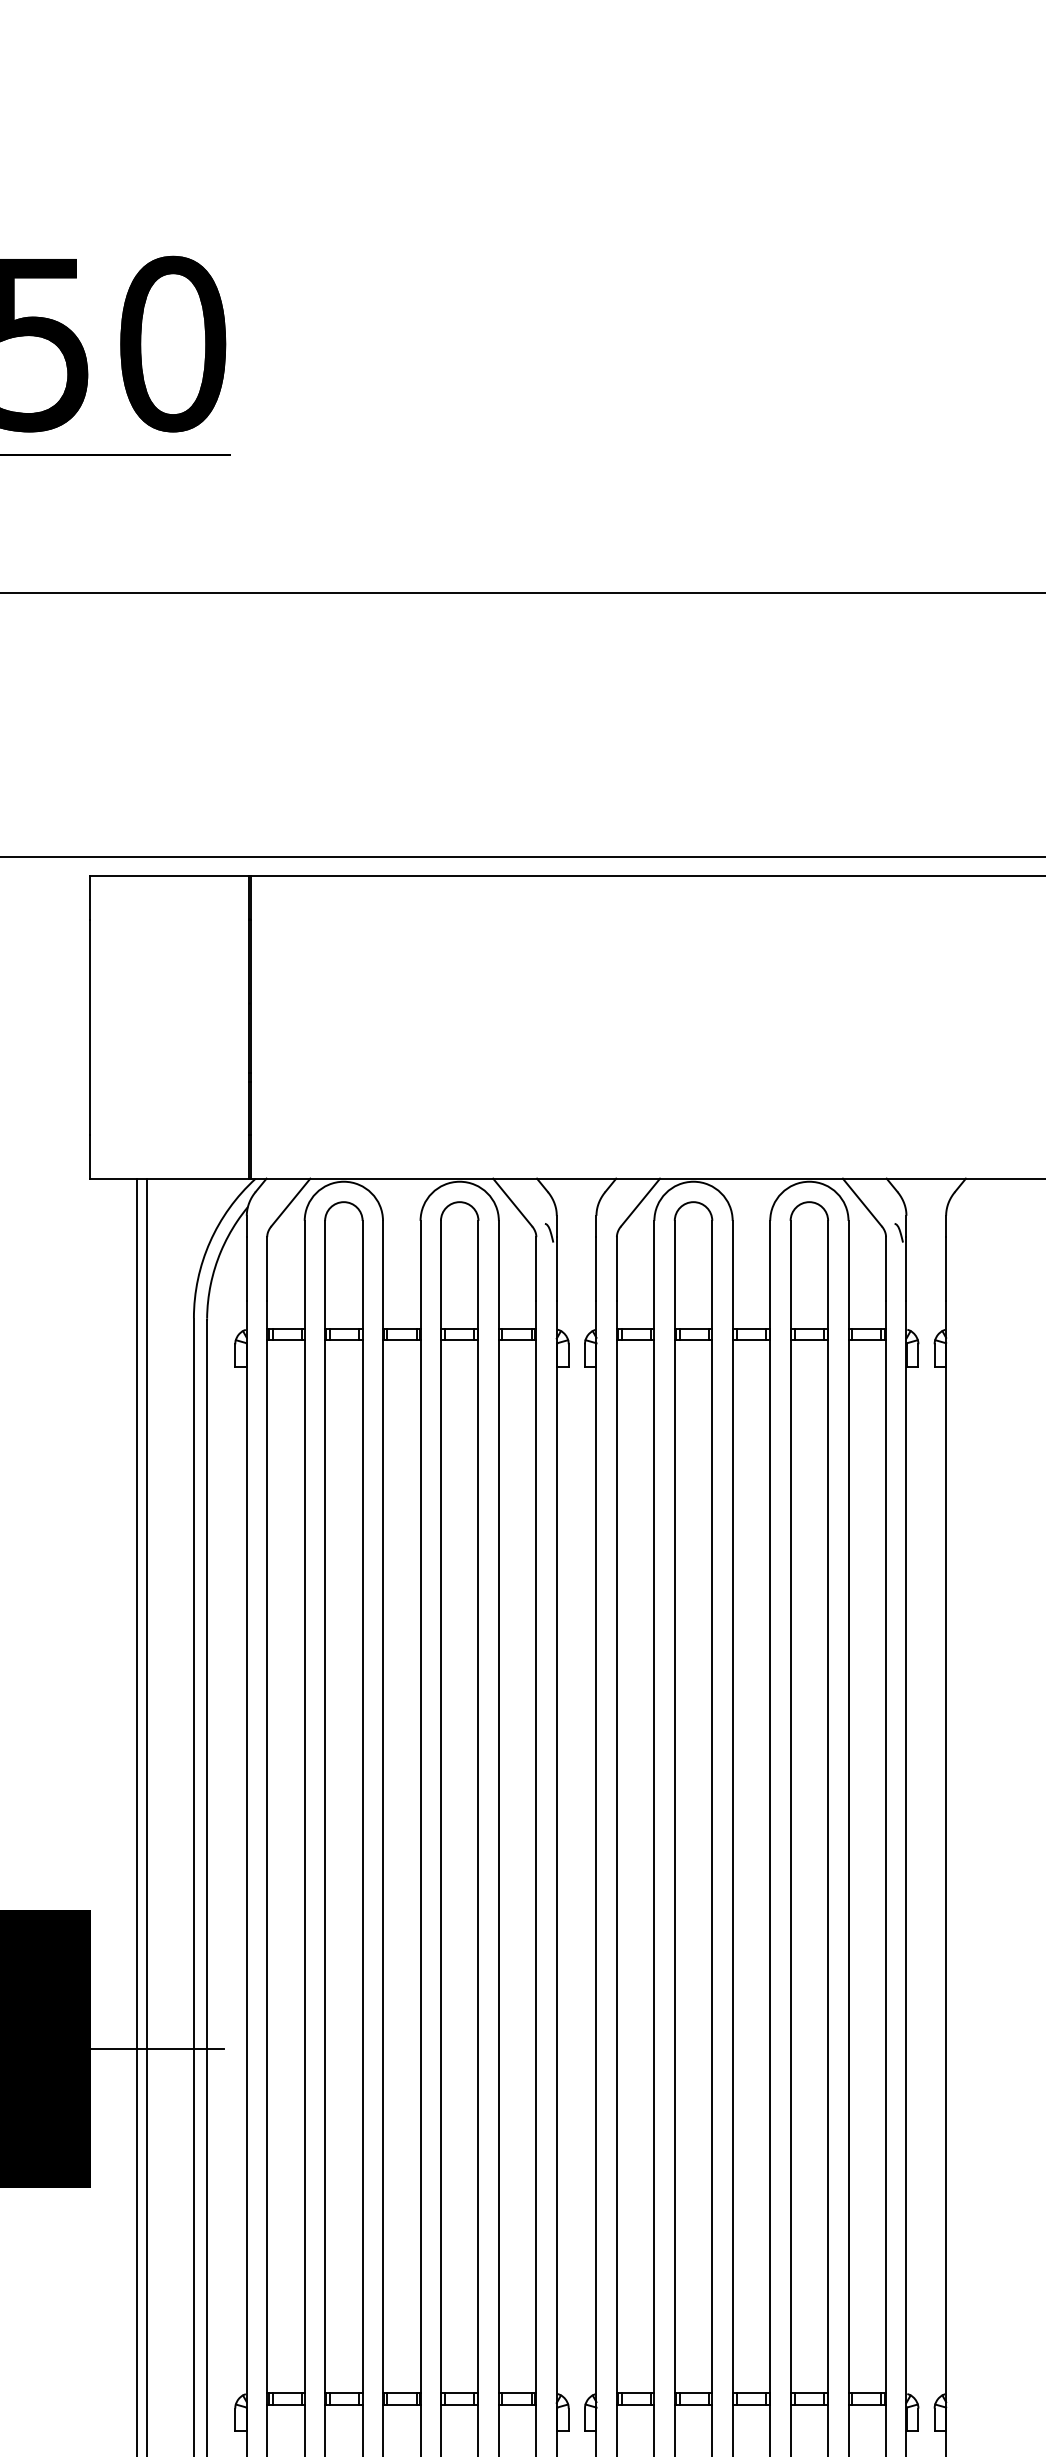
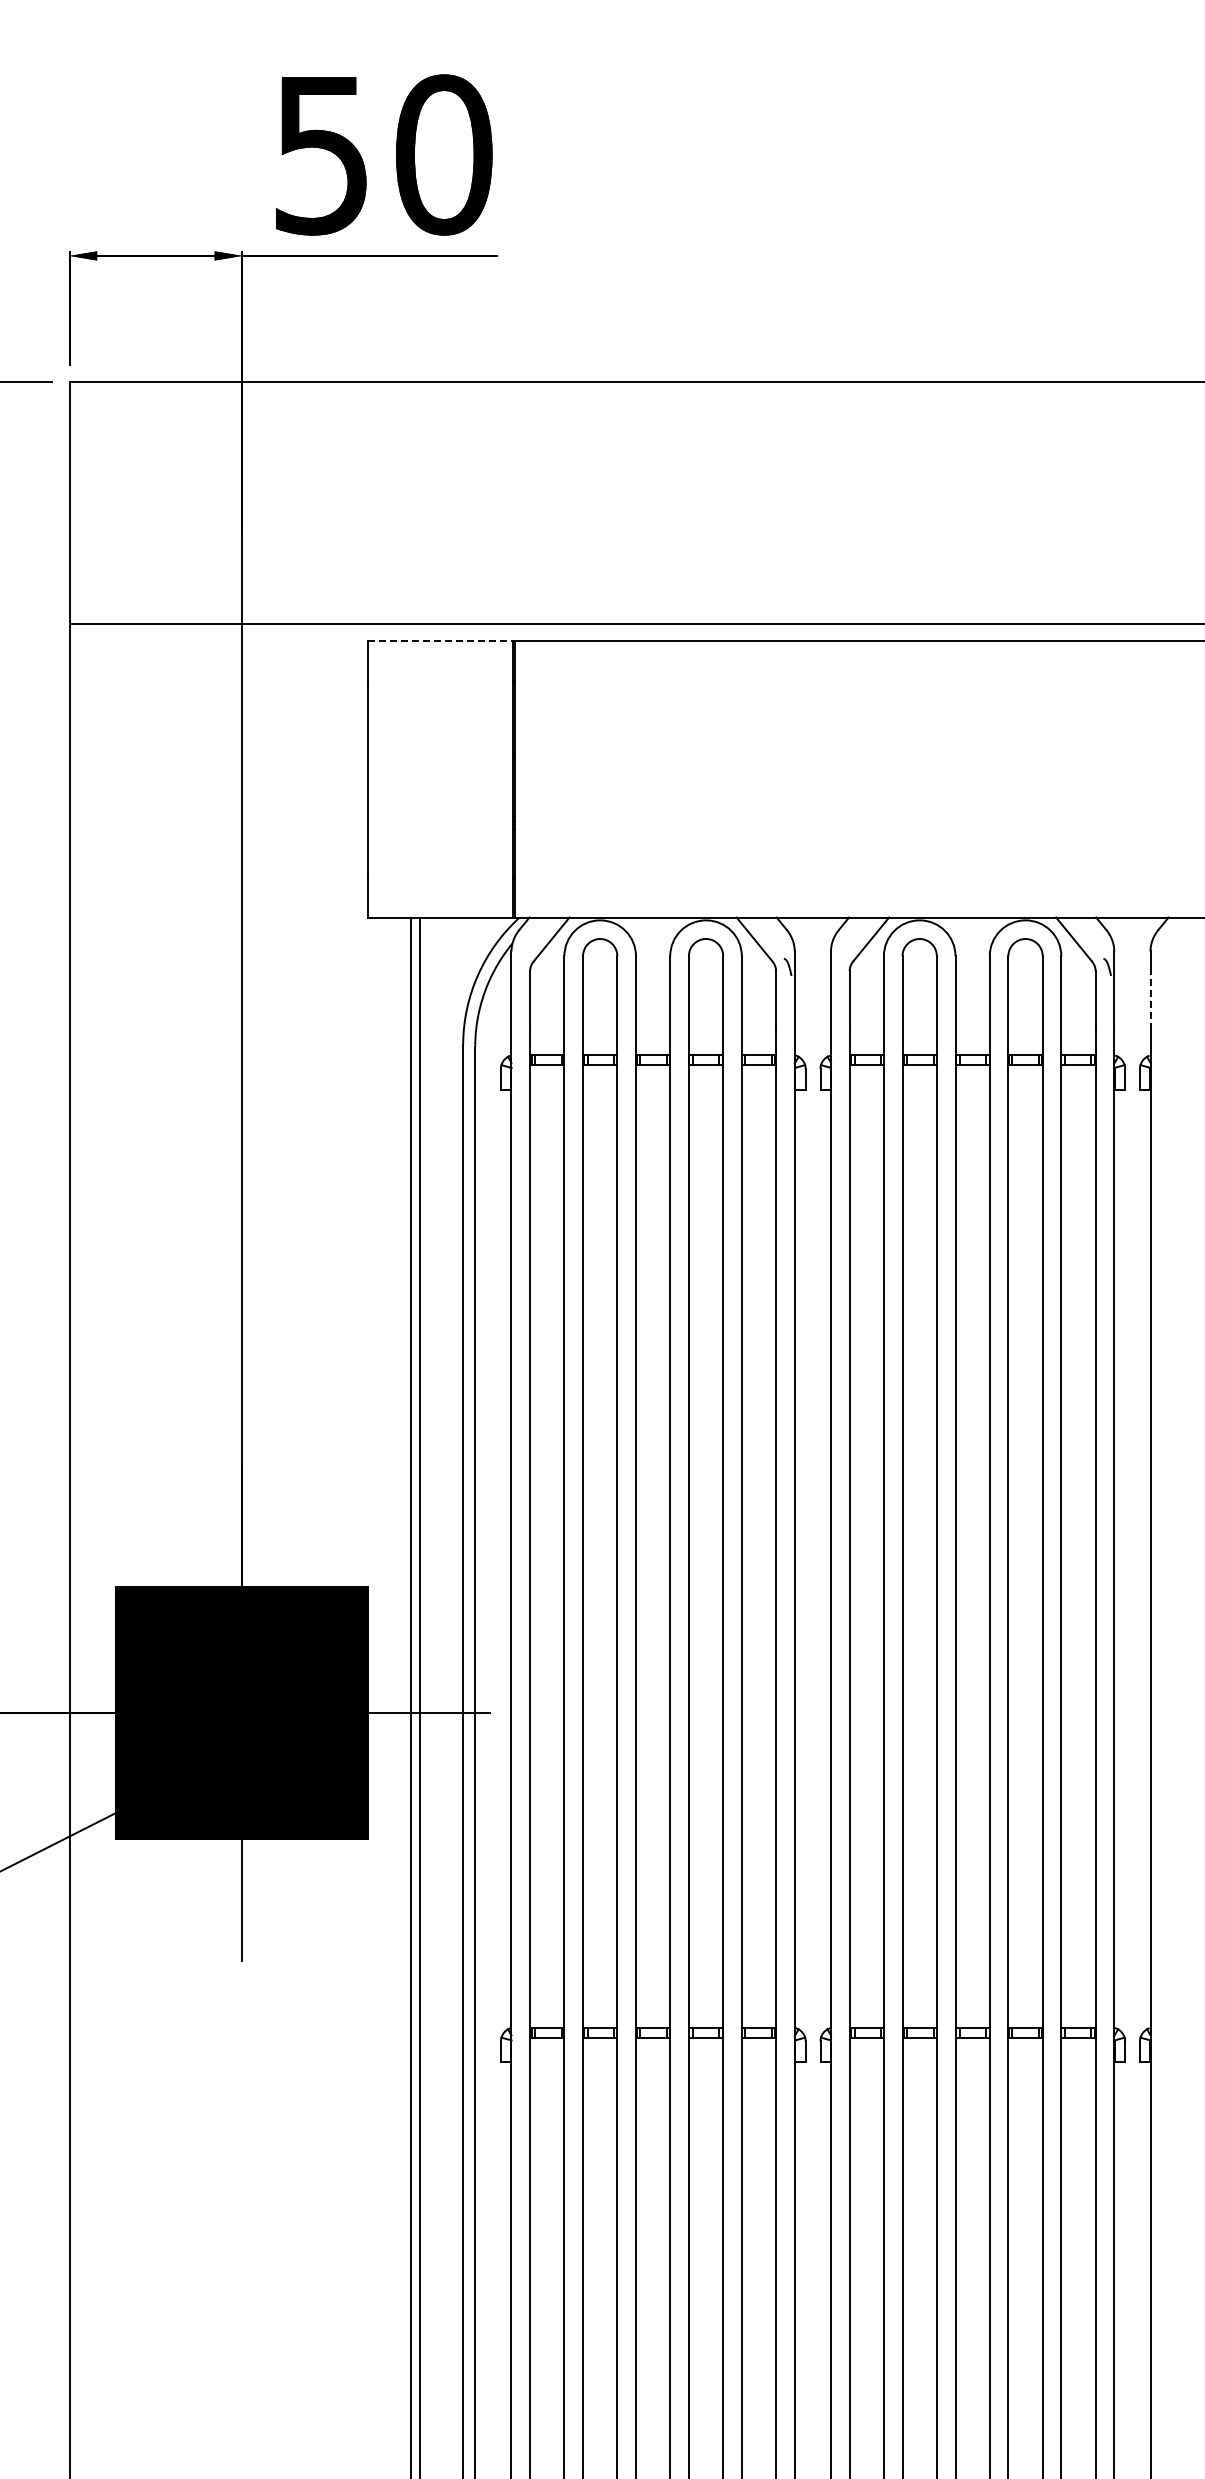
line: (169, 876) -> (440, 641), solid -> dashed
line: (946, 1268) -> (1150, 999), solid -> dashed

